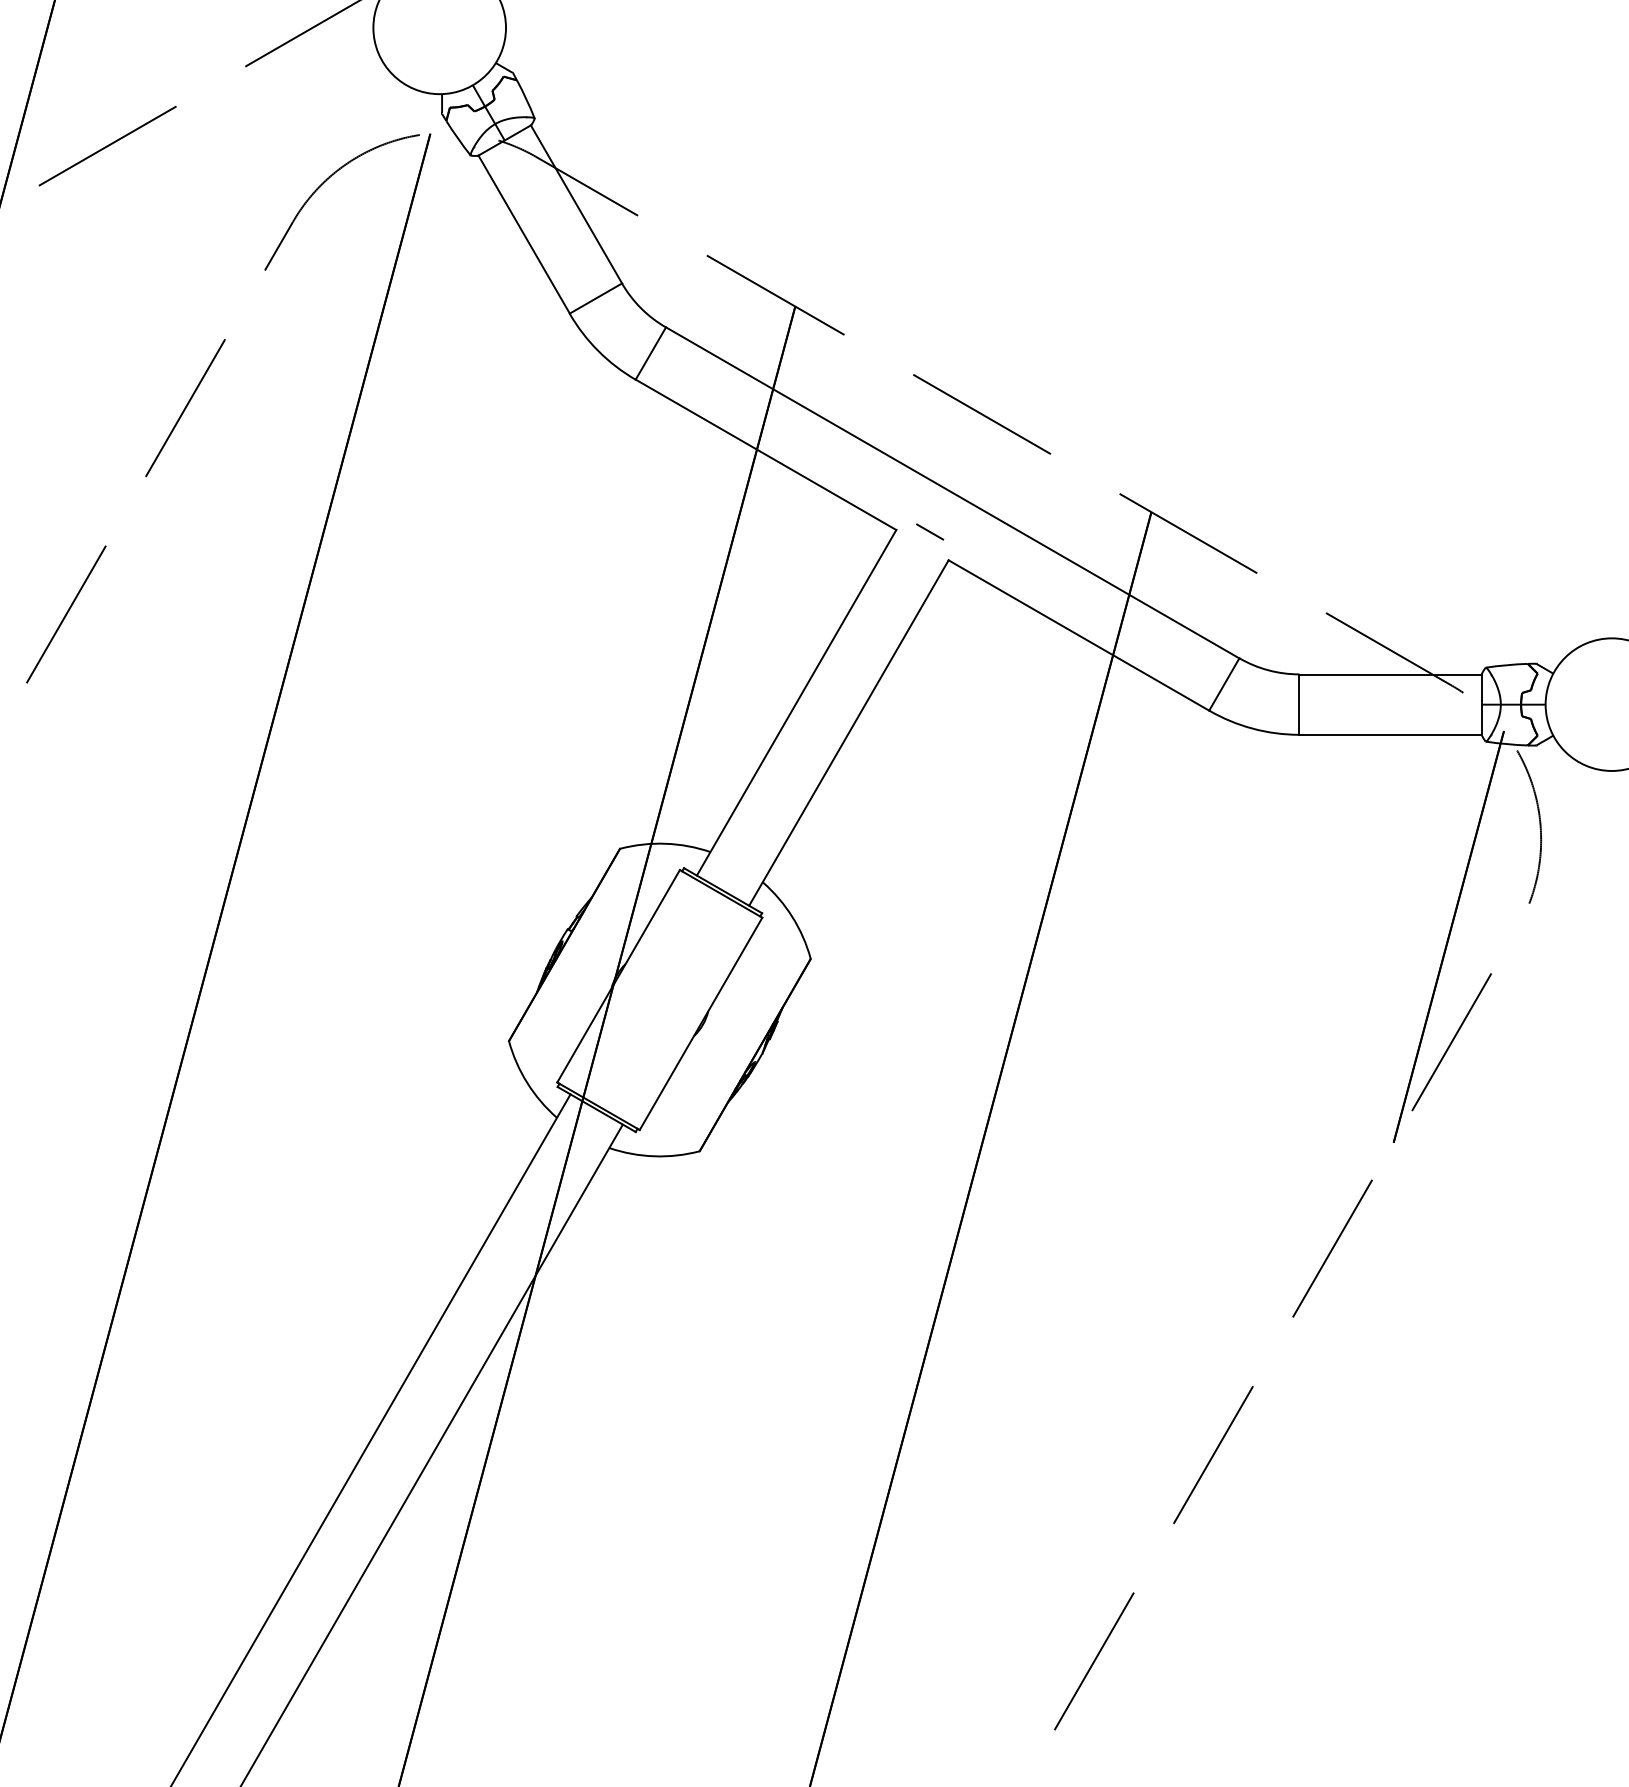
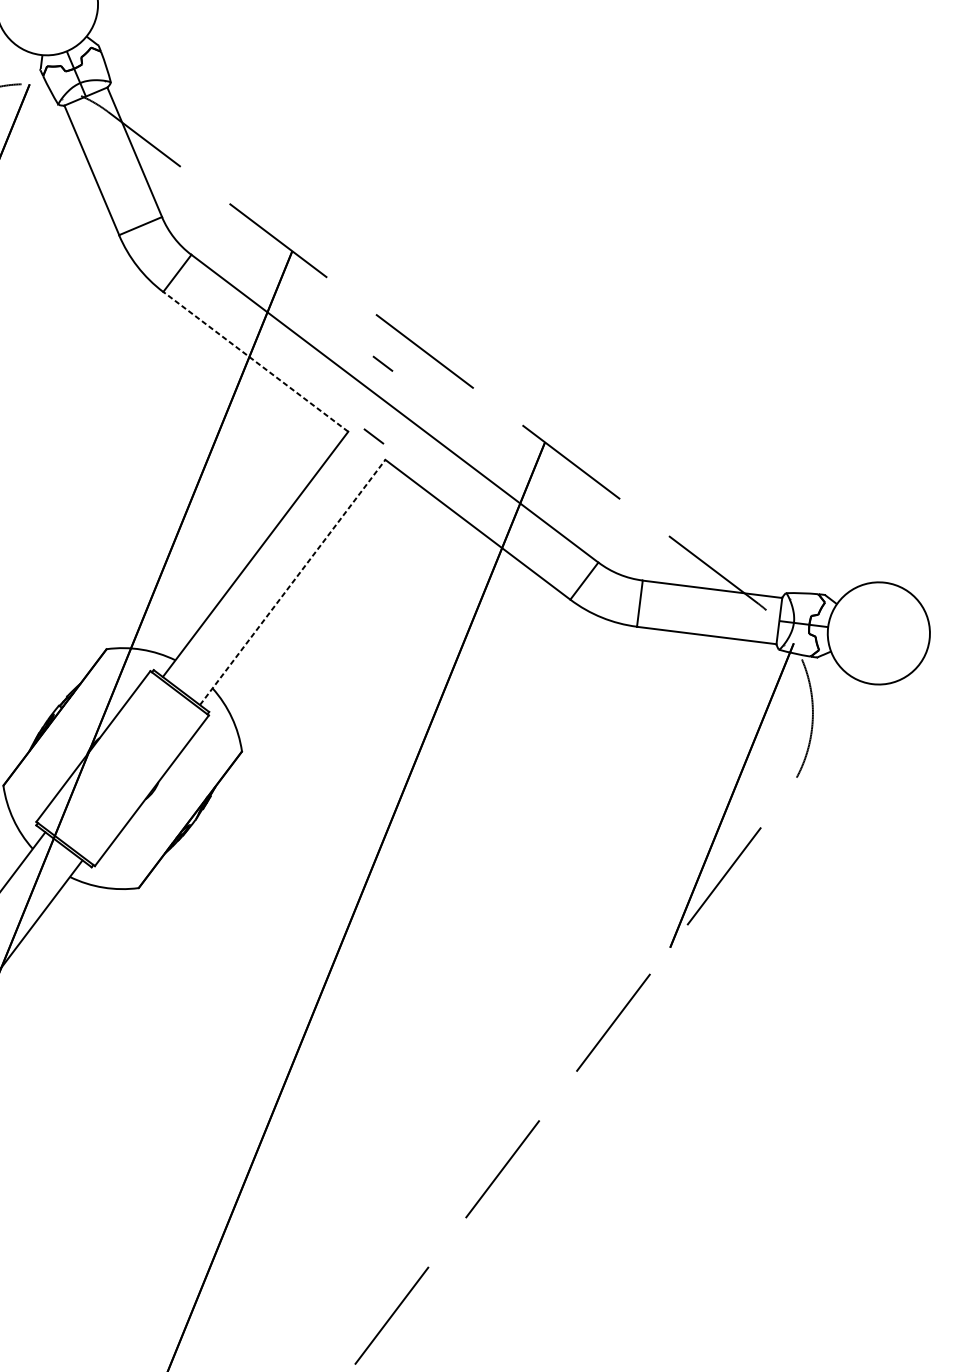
line: (930, 436) -> (383, 363), added
line: (765, 454) -> (255, 361), solid -> dashed
line: (849, 732) -> (293, 582), solid -> dashed

